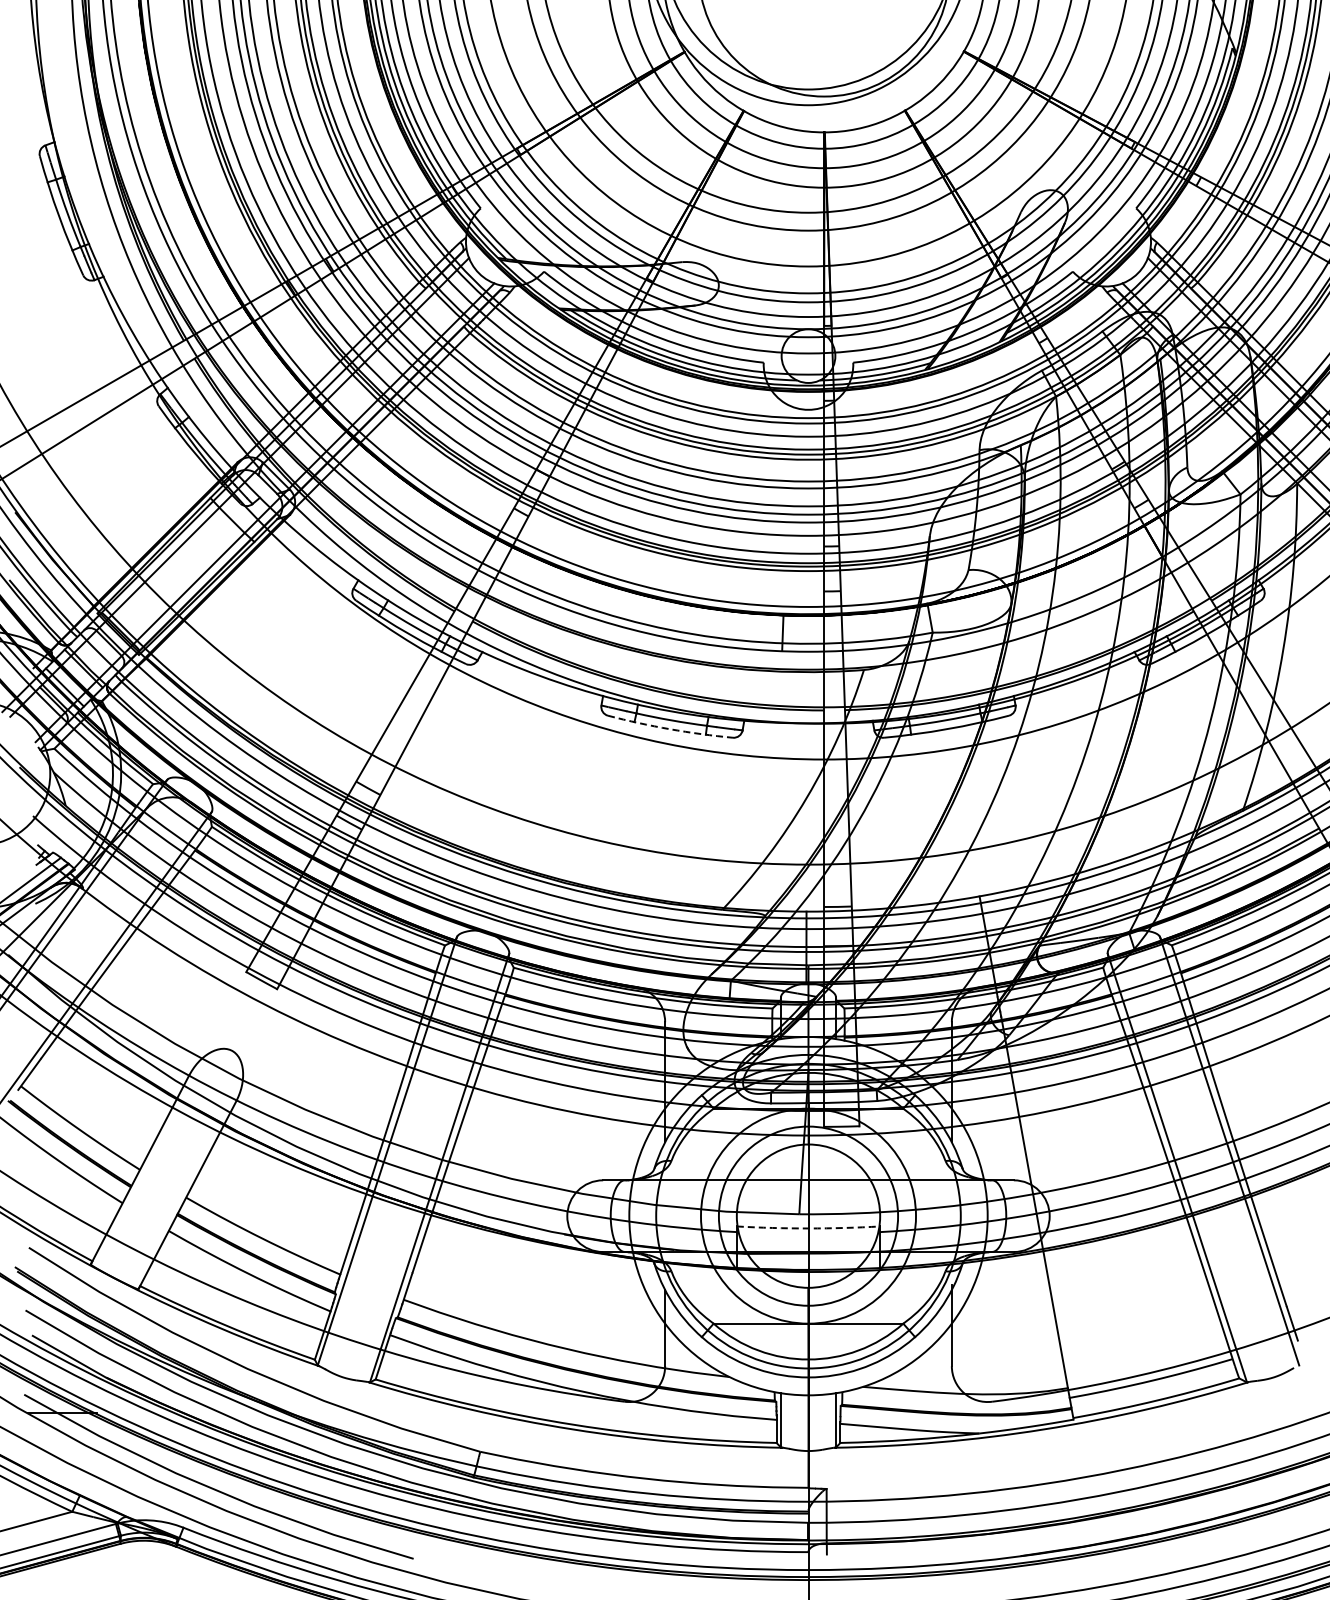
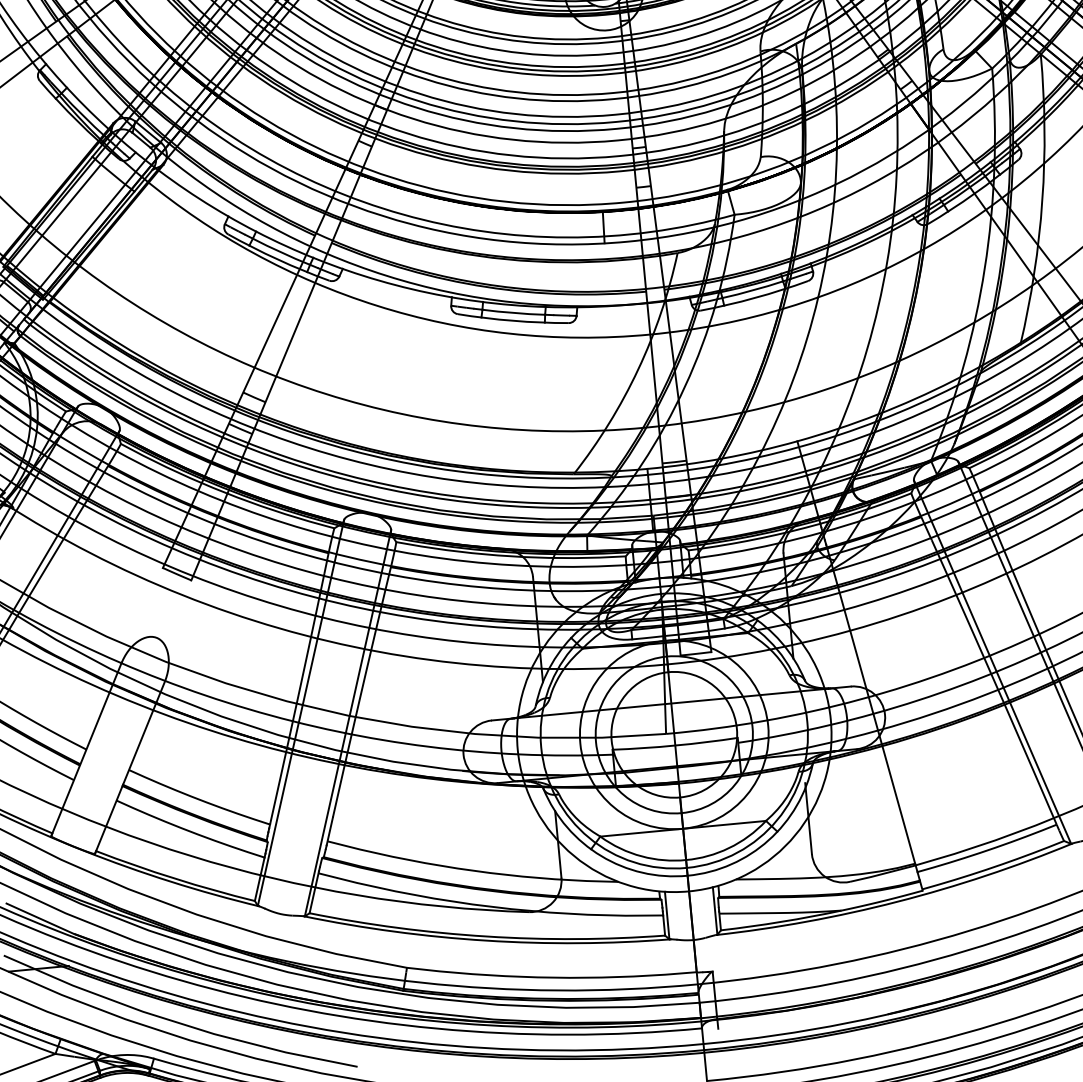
arc: (670, 729) -> (513, 321), dashed -> solid
arc: (808, 1228) -> (675, 745), dashed -> solid

